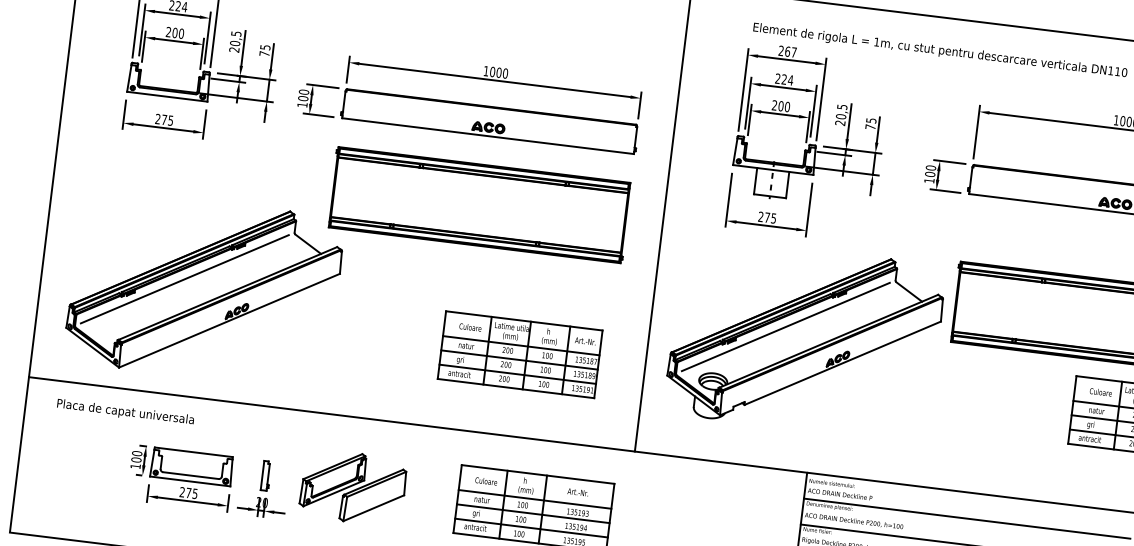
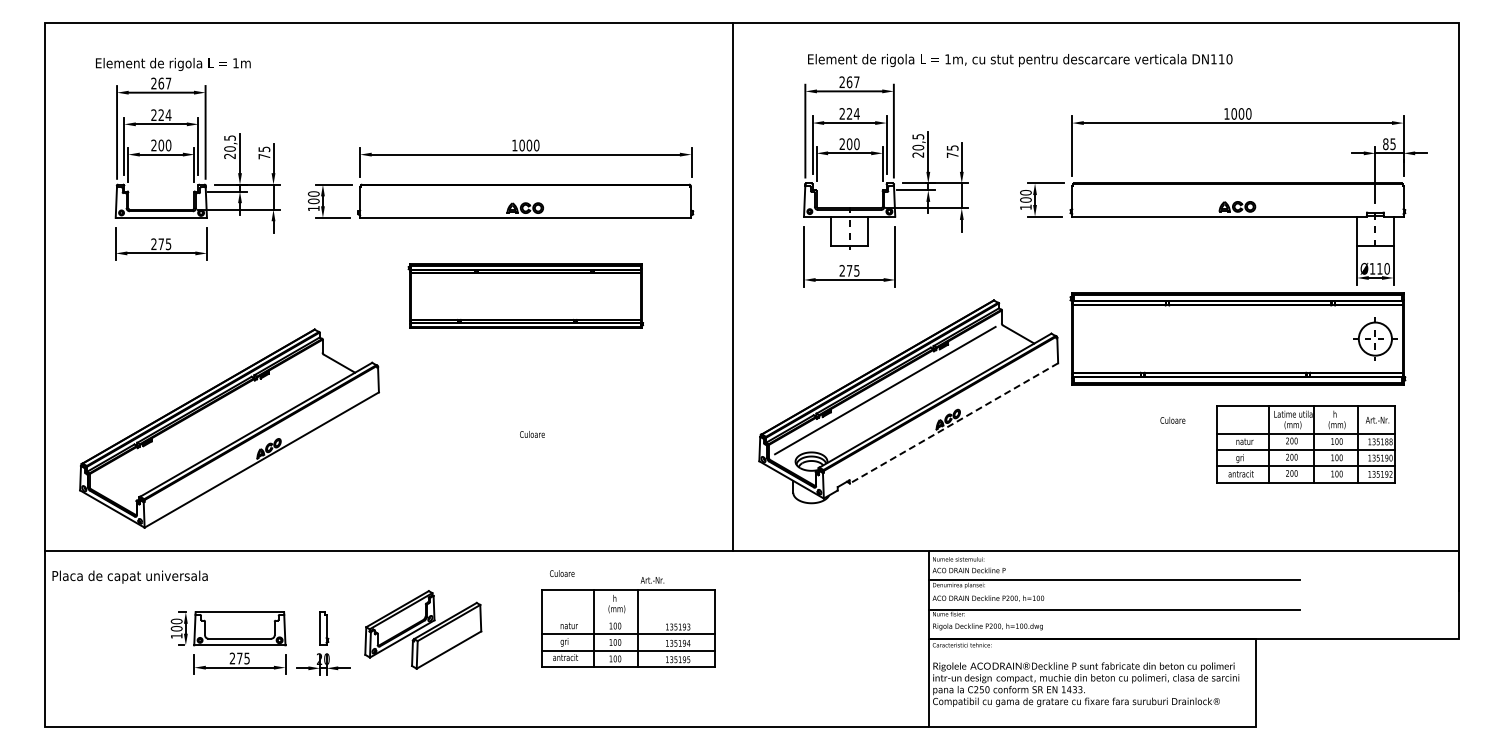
part: (479, 205) -> (525, 296), size x0.7
line: (184, 278) -> (205, 419), removed
part: (519, 354) -> (591, 458), removed
line: (842, 363) -> (953, 423), solid -> dashed
text: (1100, 392) -> (1172, 420), moved
text: (125, 411) -> (129, 576), moved
text: (486, 481) -> (562, 573), moved
text: (578, 492) -> (652, 580), moved
line: (535, 499) -> (628, 618), removed

